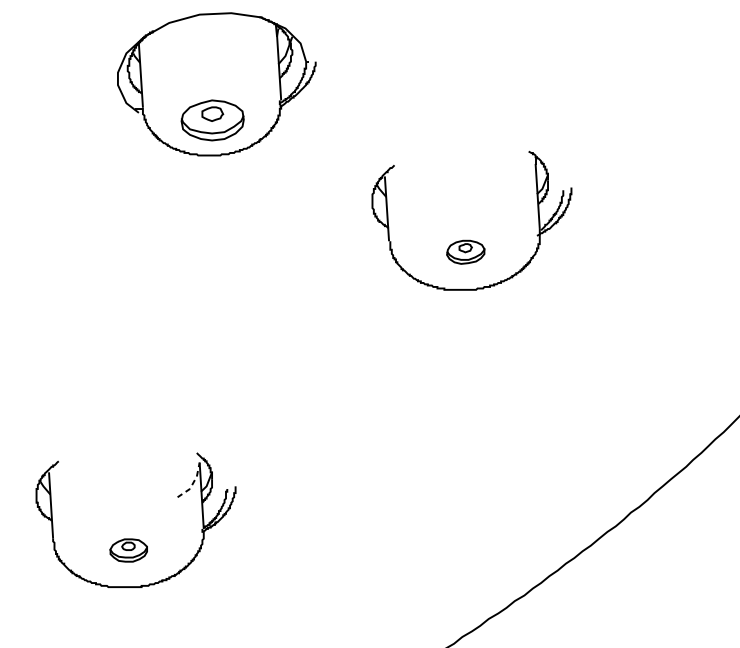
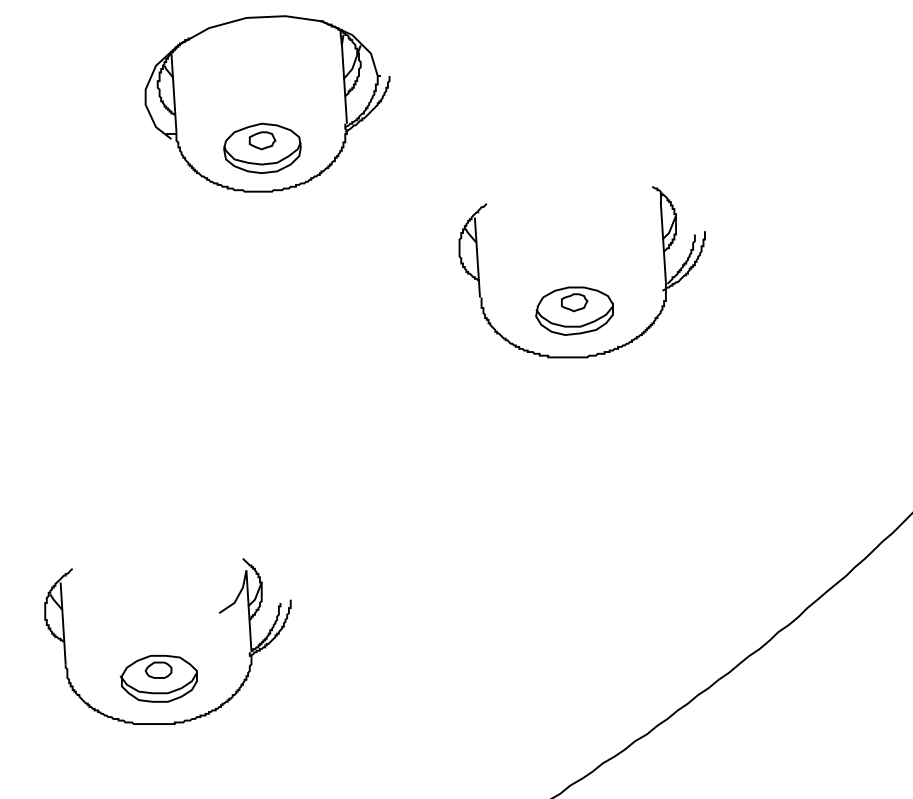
part: (465, 251) -> (574, 310), size x1.67
line: (193, 482) -> (238, 595), dashed -> solid
part: (128, 550) -> (158, 678), size x1.67

